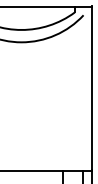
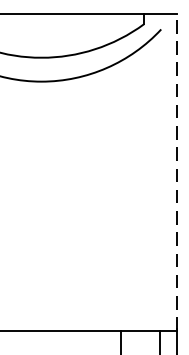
line: (91, 88) -> (176, 170), solid -> dashed

